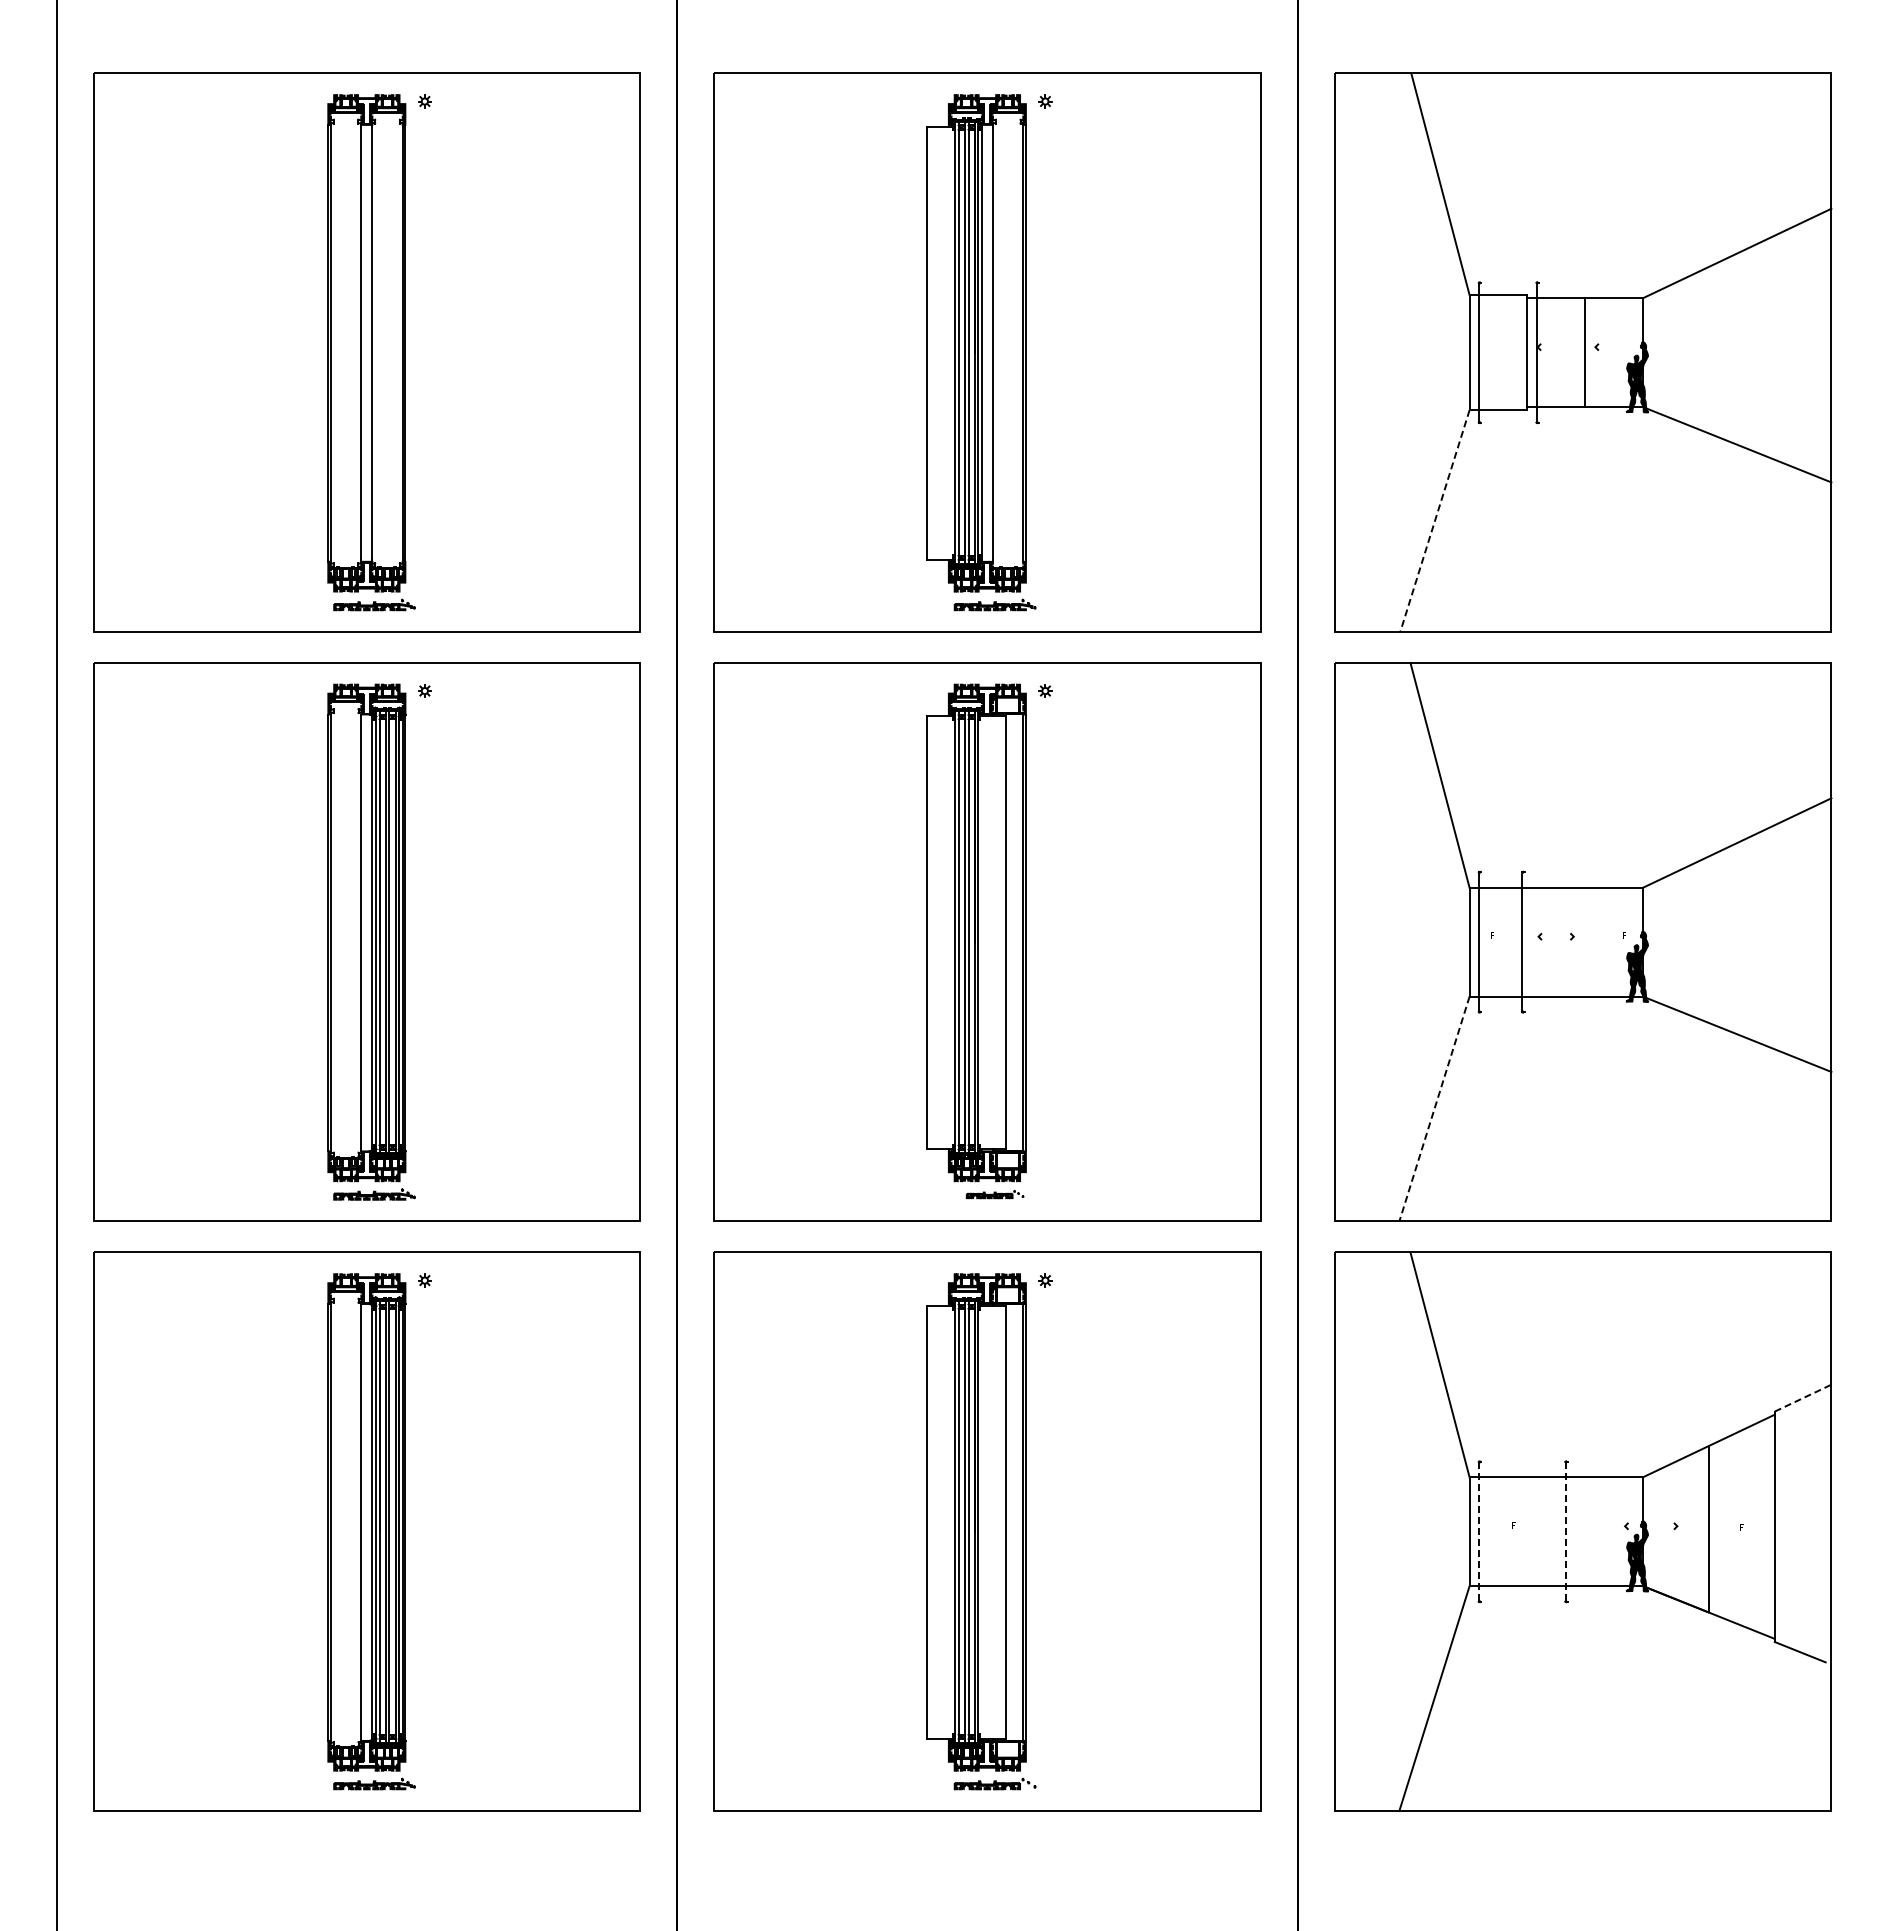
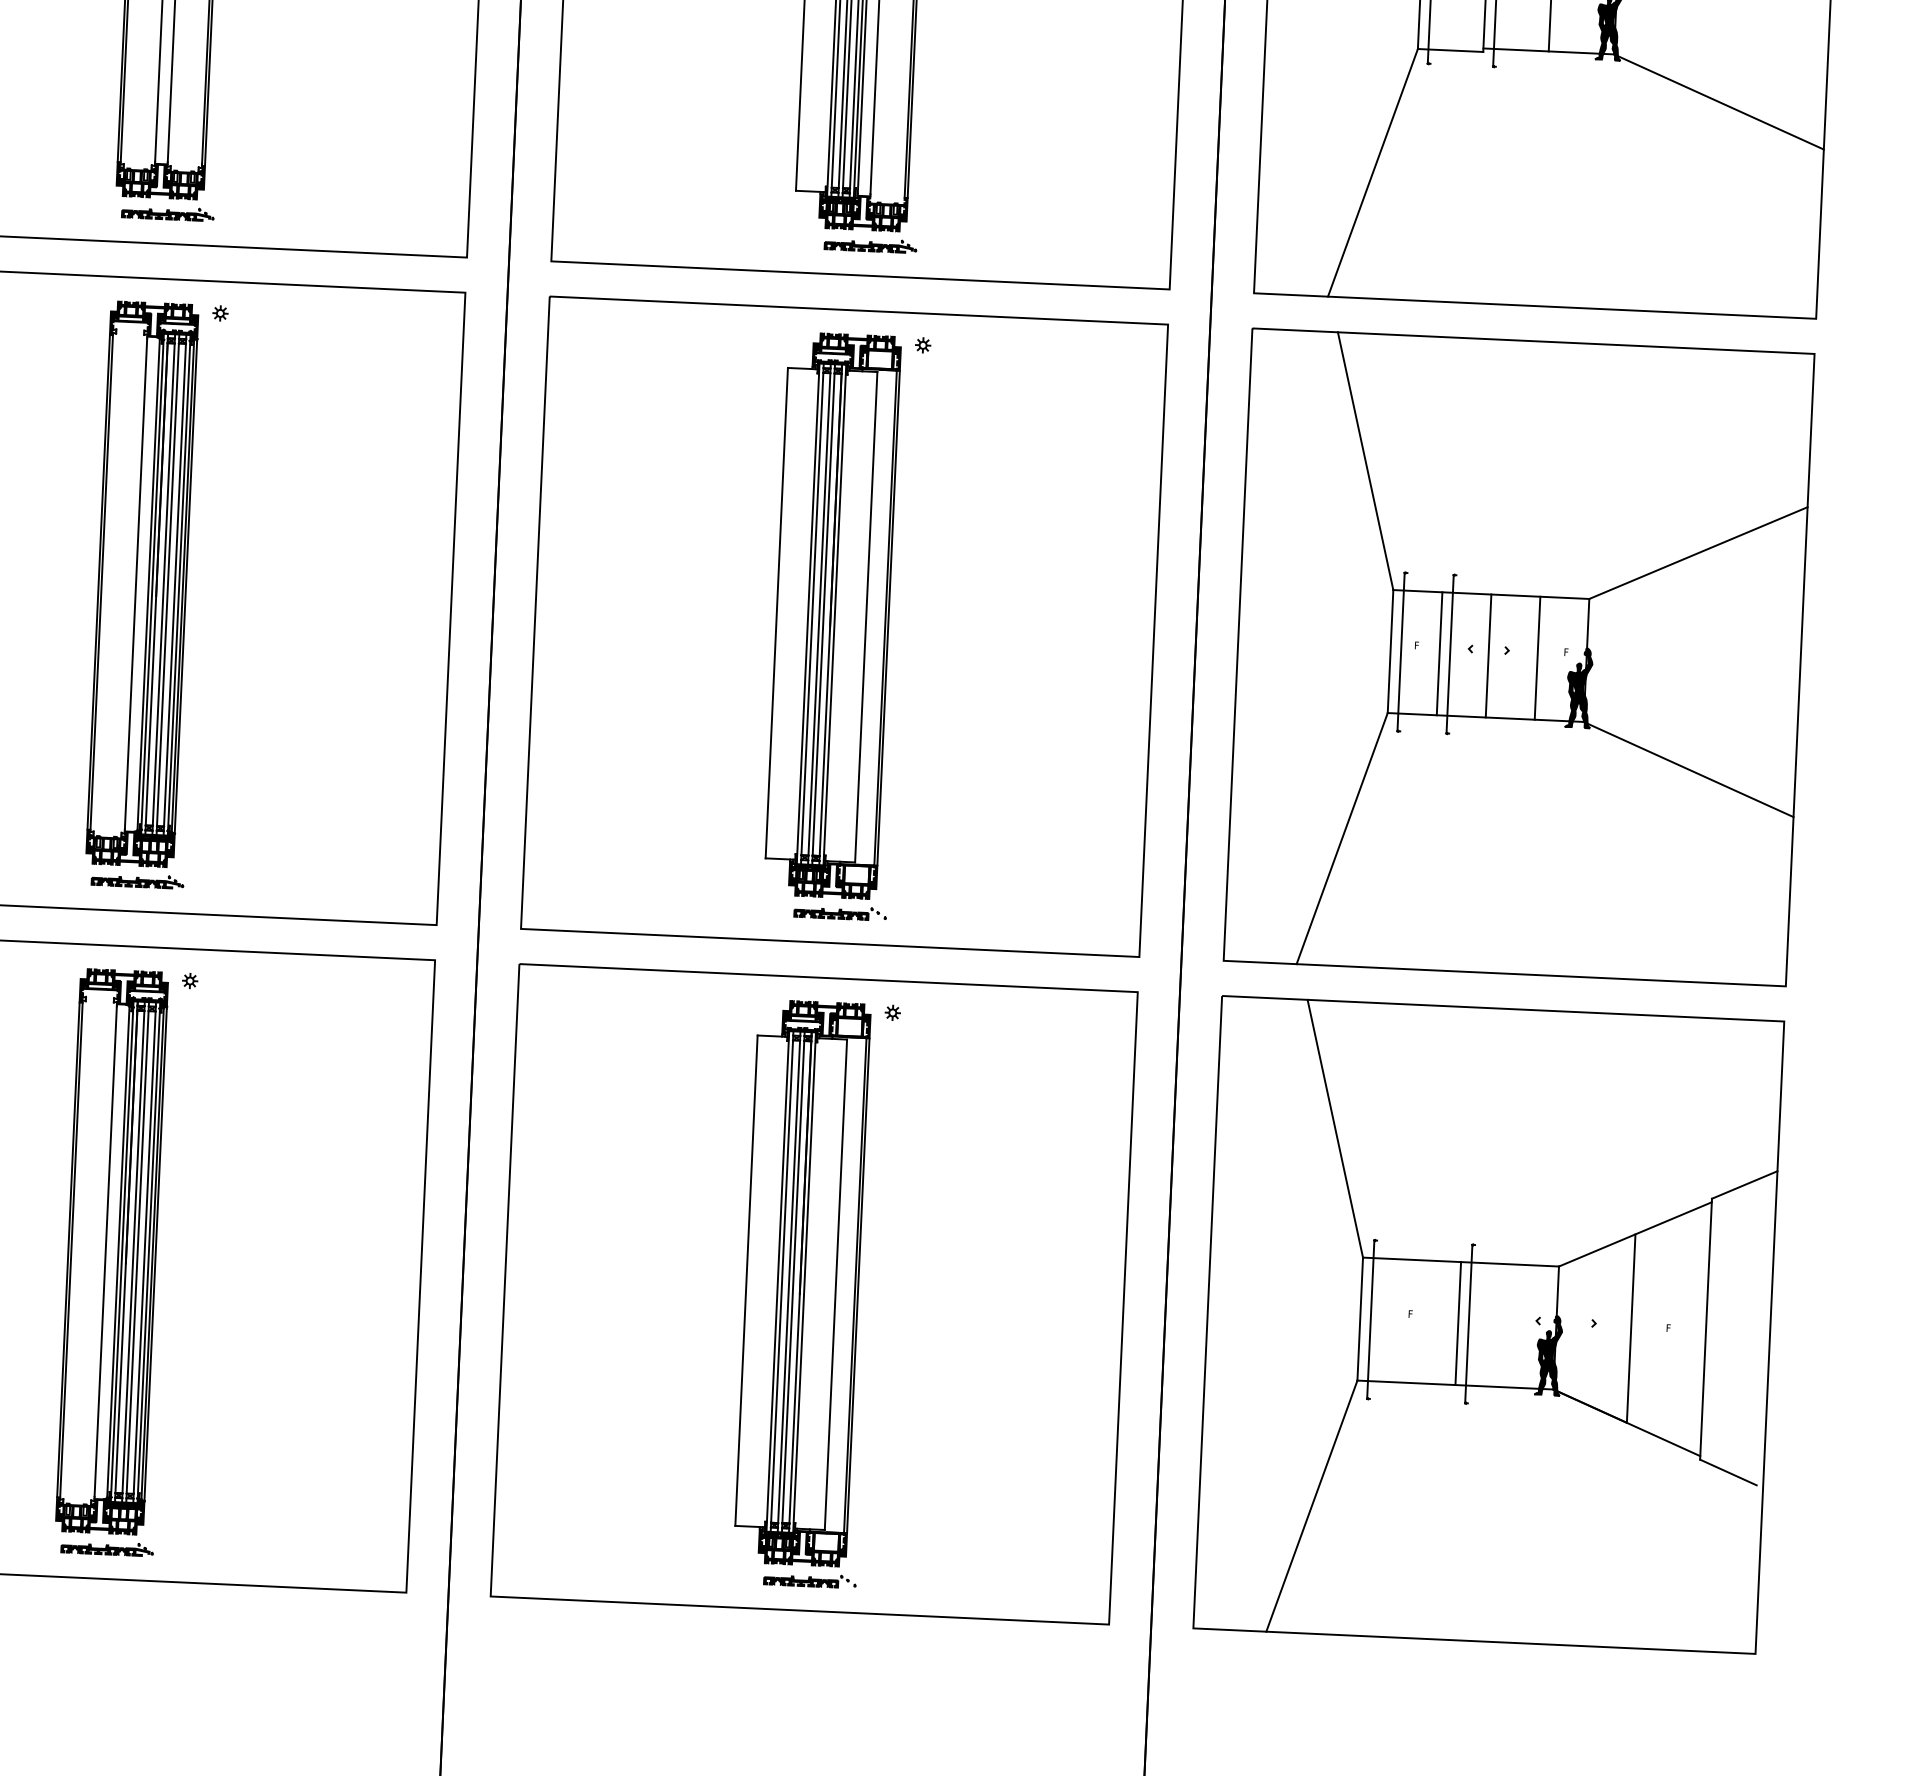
line: (1434, 521) -> (1372, 173), dashed -> solid
line: (1512, 941) -> (1439, 652), added
line: (1556, 941) -> (1488, 655), added
line: (1599, 941) -> (1537, 657), added
line: (1434, 1108) -> (1342, 838), dashed -> solid
part: (994, 1194) -> (839, 912), size x1.43
line: (1803, 1397) -> (1745, 1184), dashed -> solid
line: (1478, 1531) -> (1370, 1319), dashed -> solid
line: (1556, 1531) -> (1458, 1323), added
line: (1565, 1531) -> (1468, 1323), dashed -> solid

